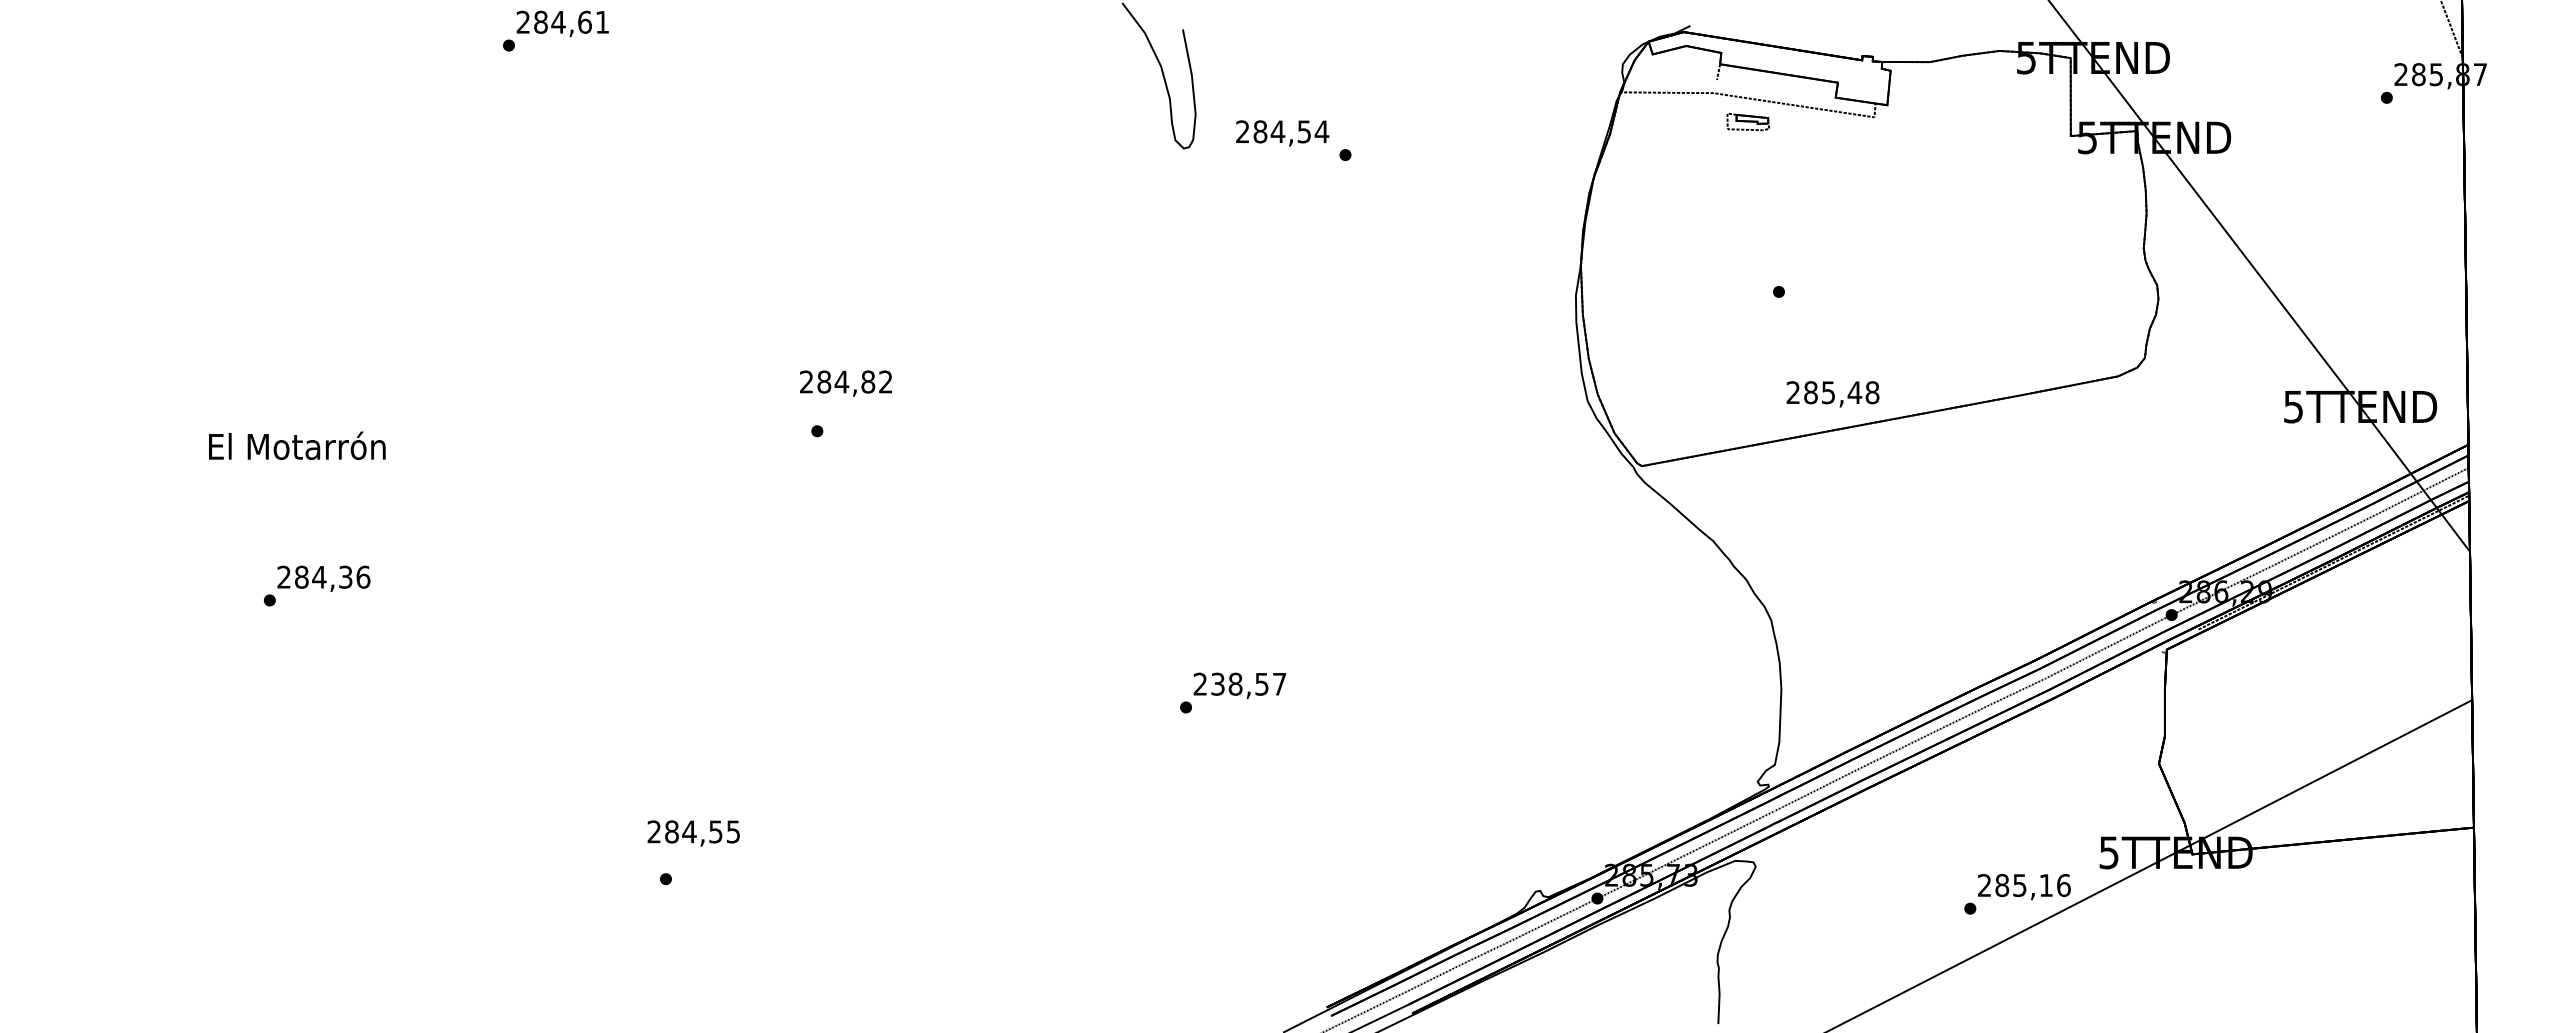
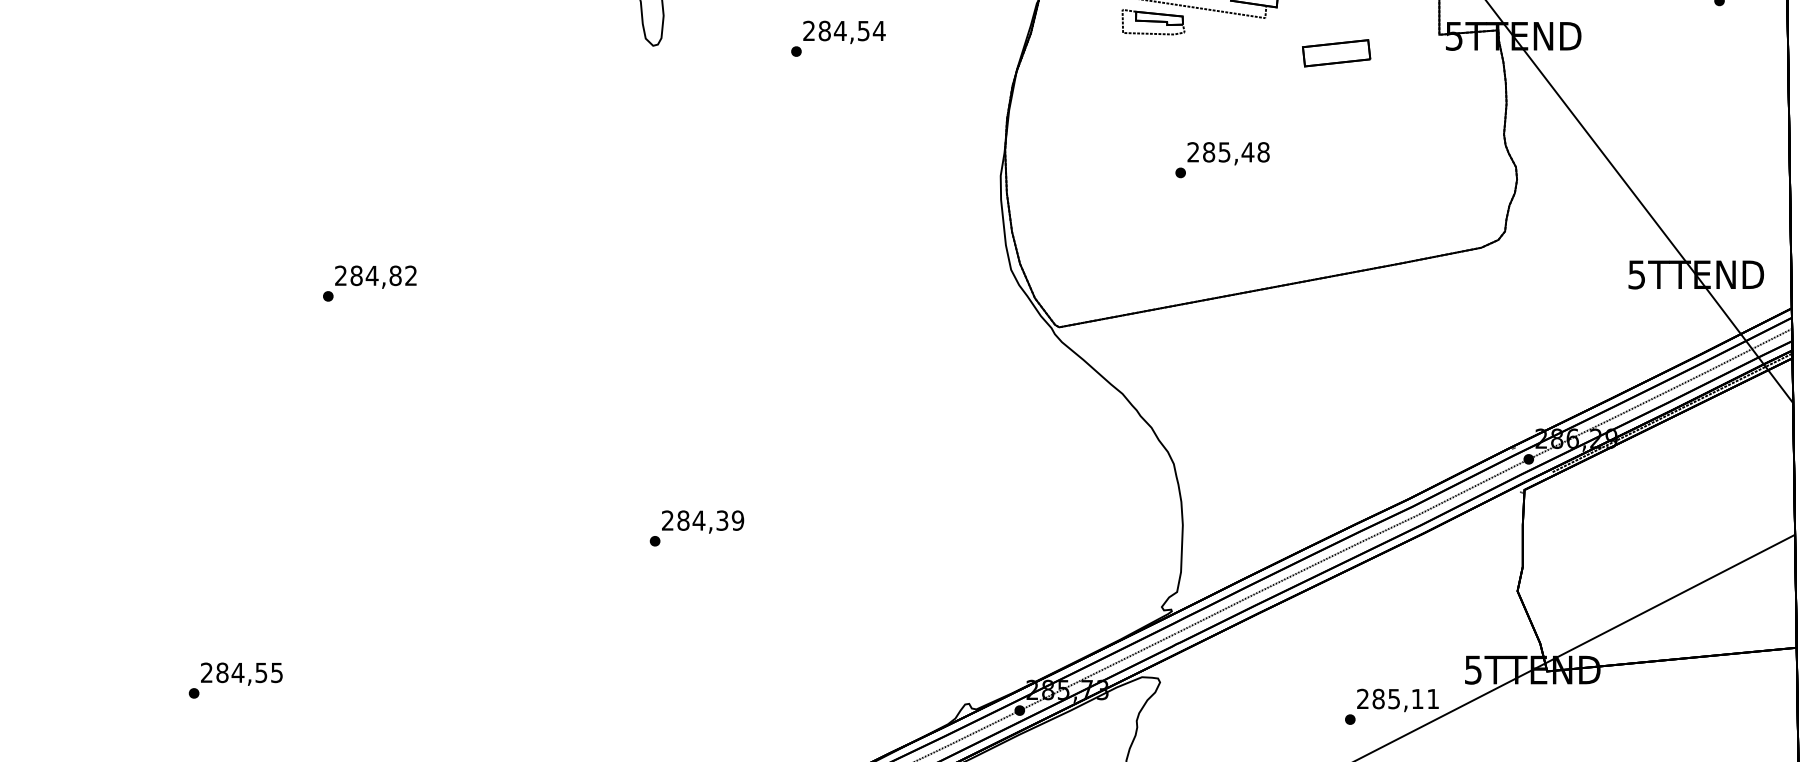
part: (1748, 121) -> (1153, 21), size x1.67
text: (1282, 133) -> (844, 32), moved
part: (1954, 156) -> (1336, 52), added
text: (845, 383) -> (375, 277), moved
text: (1832, 394) -> (1228, 153), moved
text: (1248, 683) -> (710, 519), 238,57 -> 284,39
text: (693, 833) -> (241, 674), moved
text: (2063, 885) -> (1432, 699), 285,16 -> 285,11

